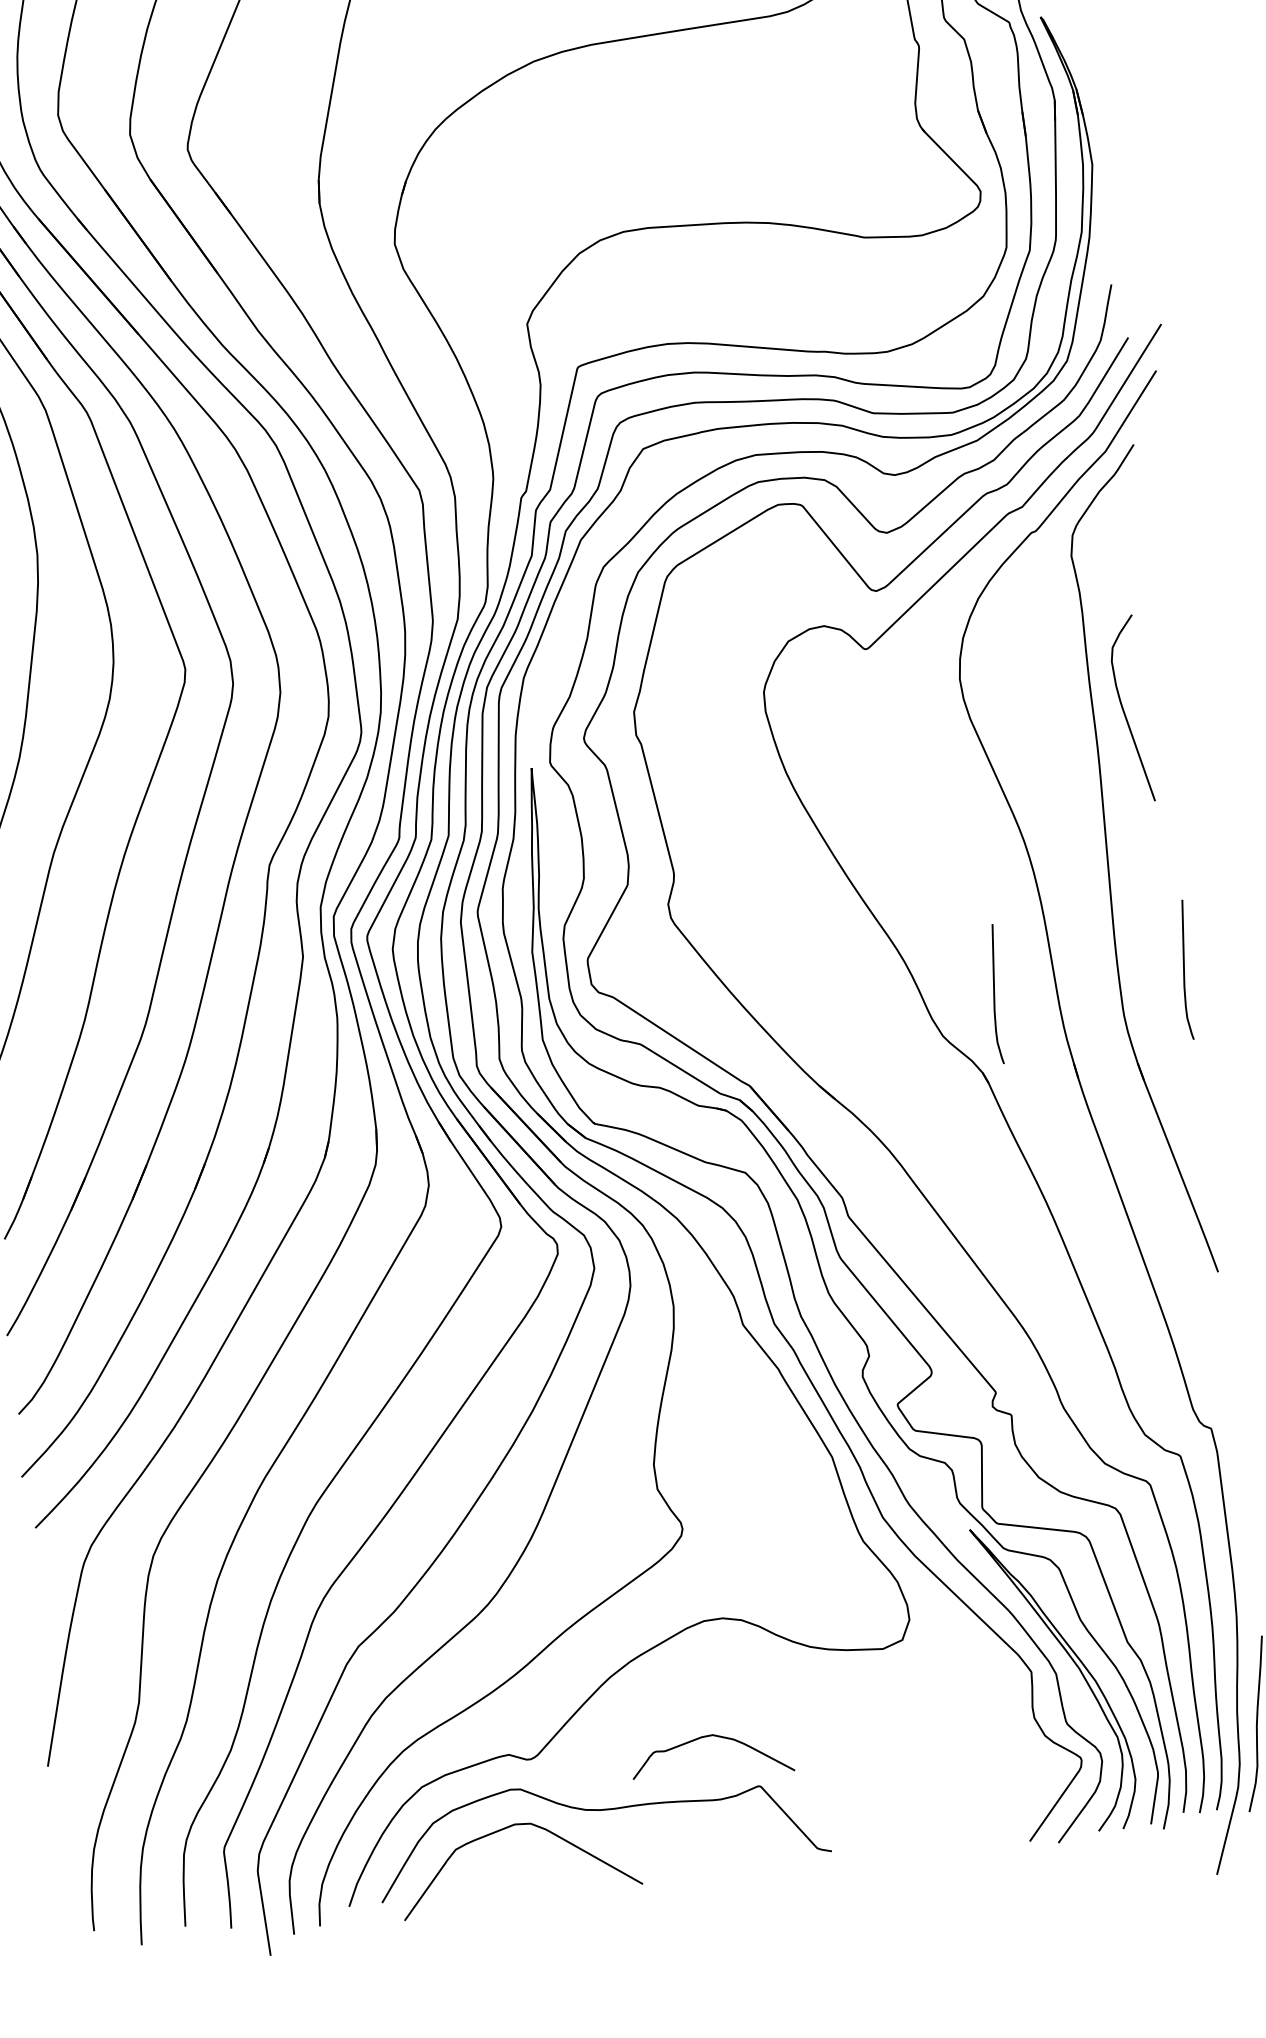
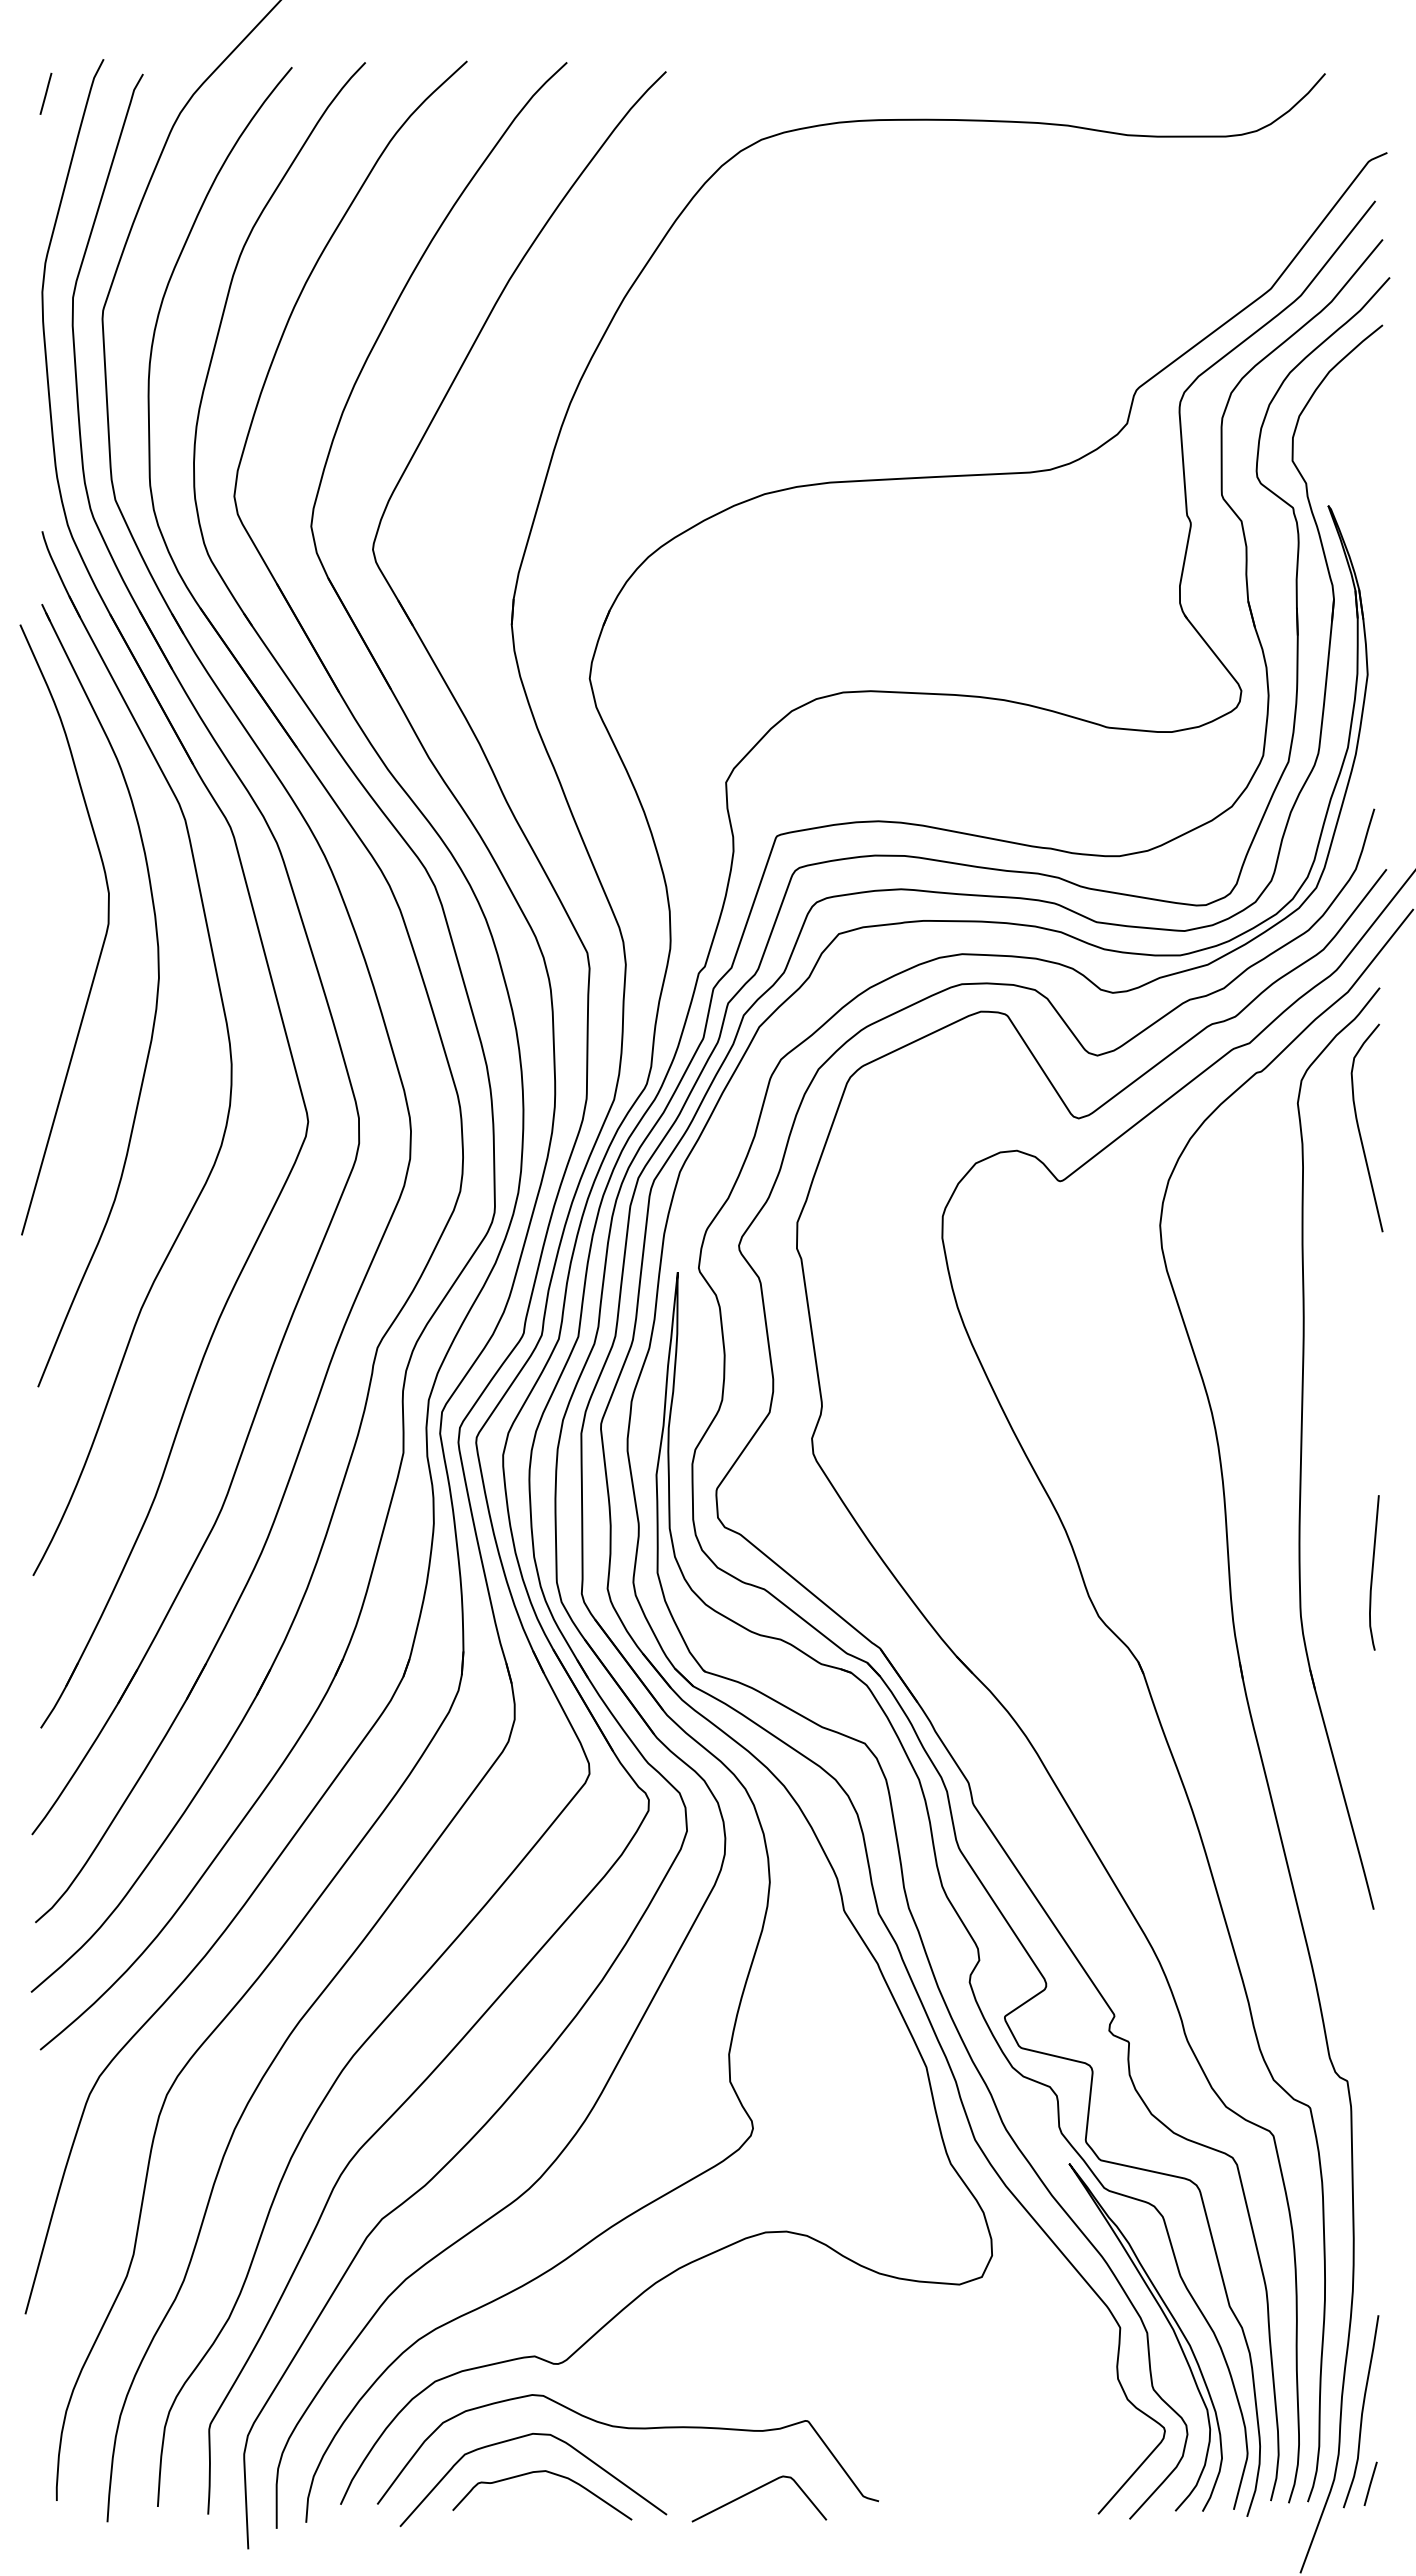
curve: (1124, 709) -> (1359, 1127), moved
curve: (995, 994) -> (1161, 1576), removed
curve: (710, 1736) -> (542, 2472), moved
curve: (720, 1853) -> (756, 2490), added

